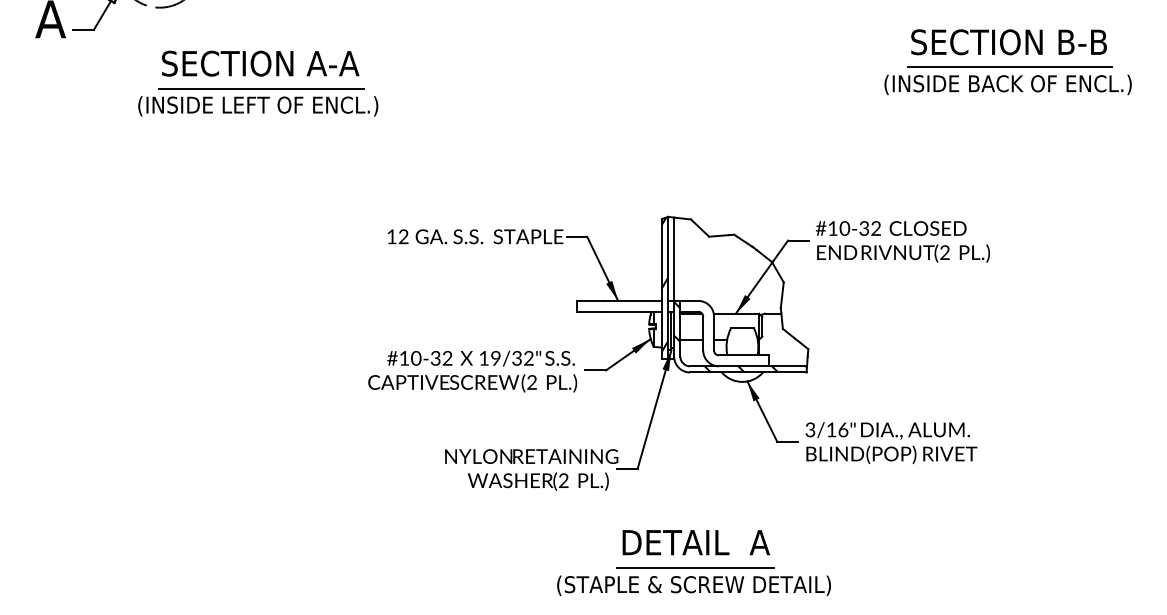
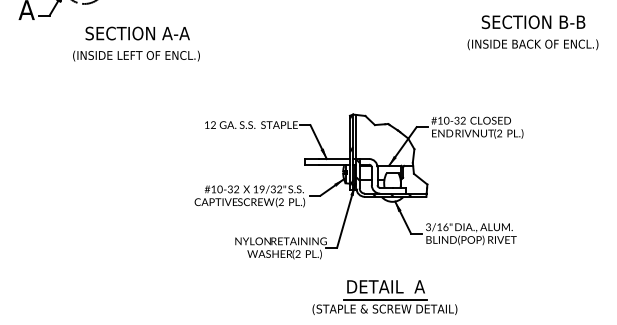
line: (1008, 67) -> (533, 35), removed
line: (260, 88) -> (137, 46), removed
part: (693, 562) -> (384, 297), moved

